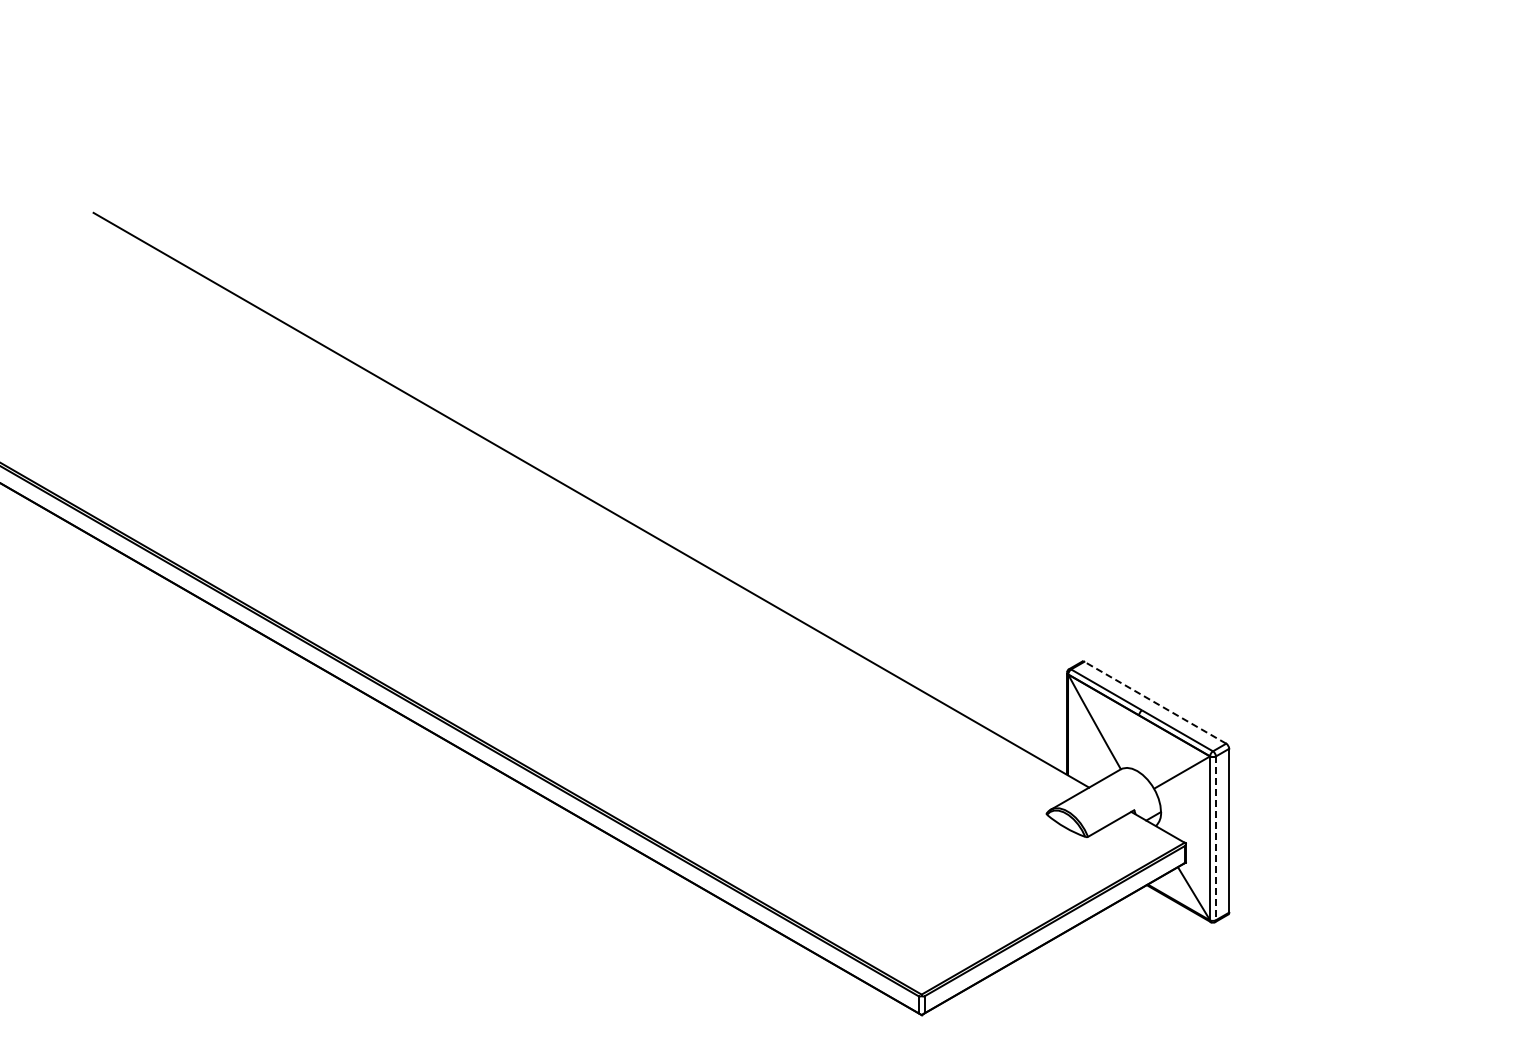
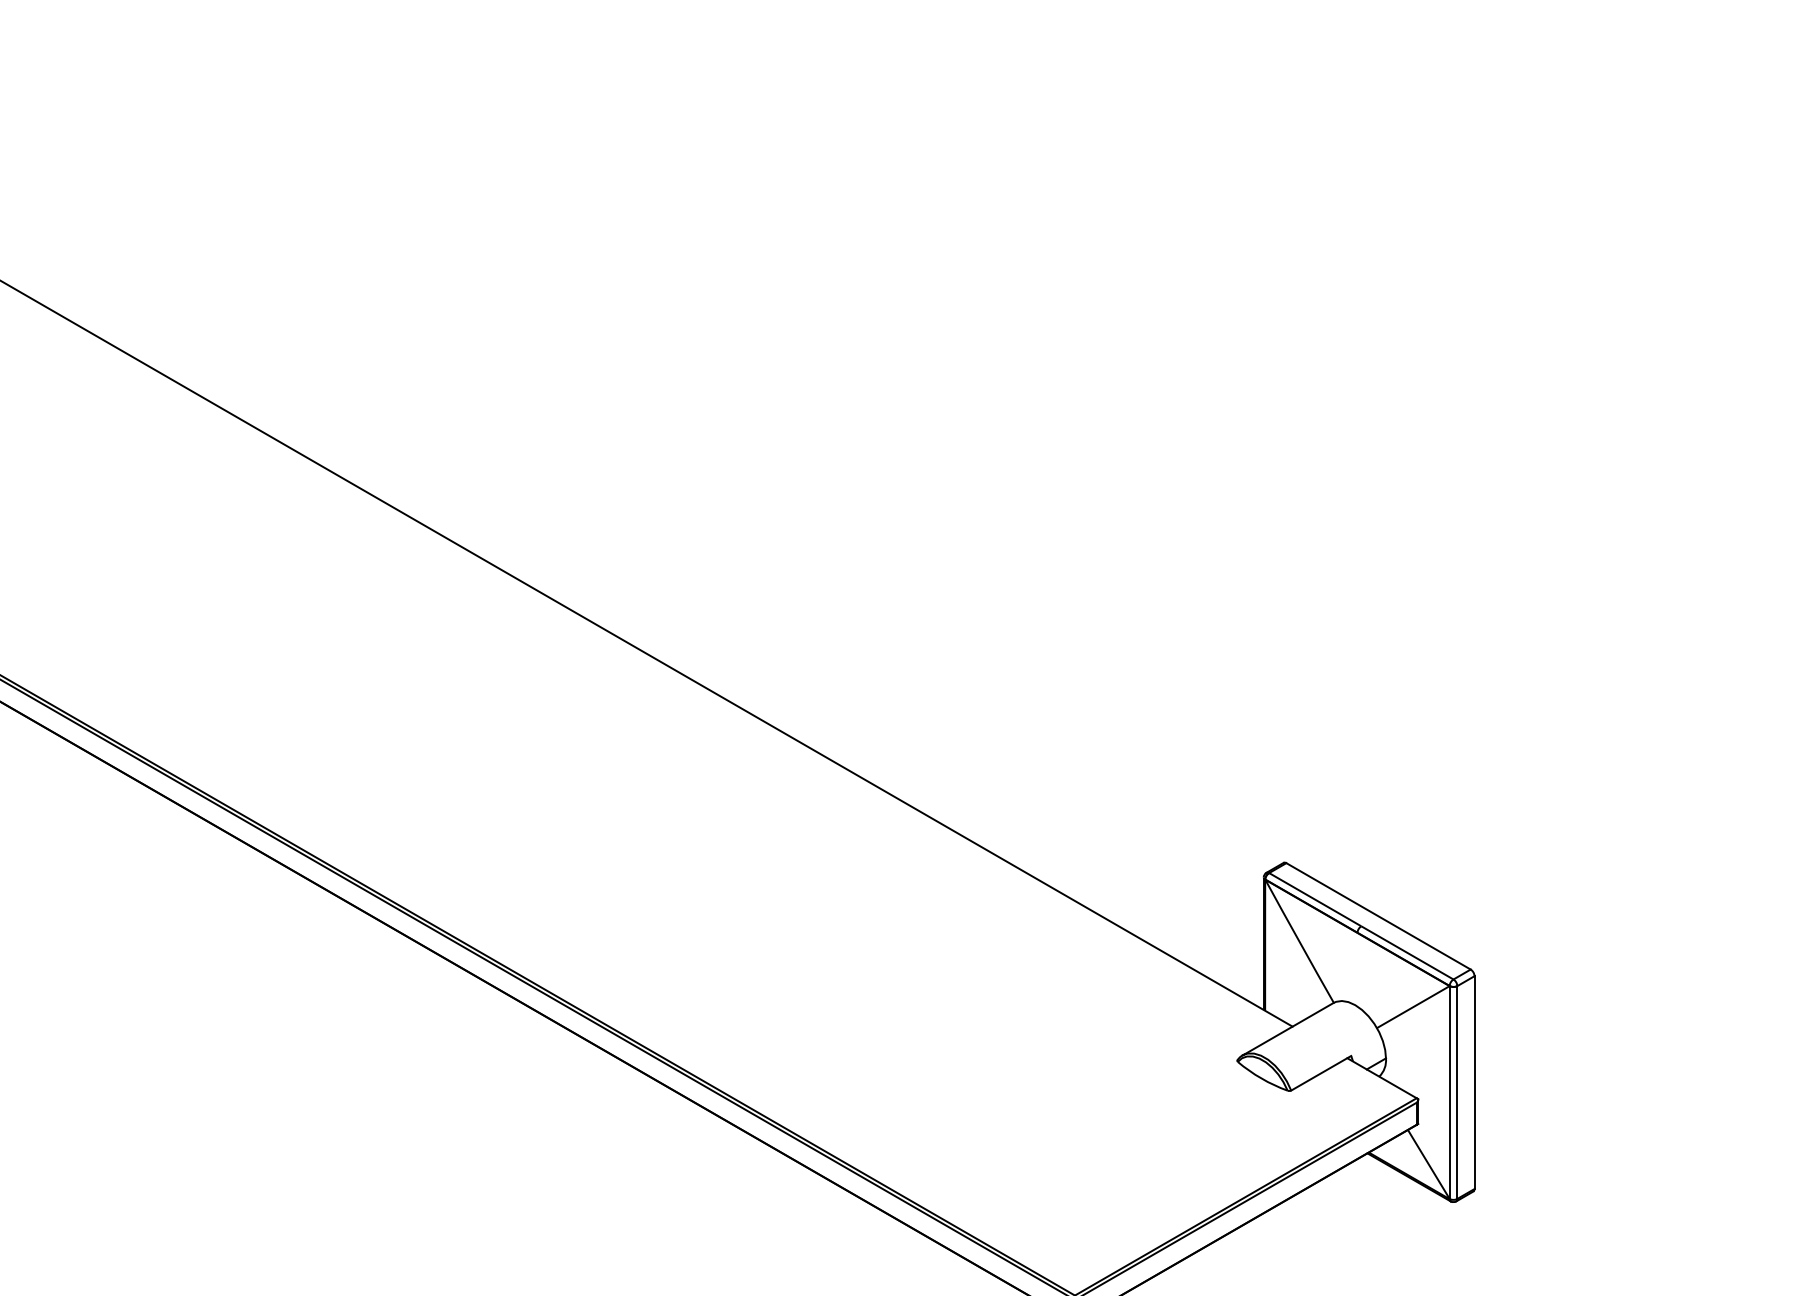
line: (1155, 702) -> (1378, 916), dashed -> solid
line: (1215, 838) -> (1456, 1092), dashed -> solid

